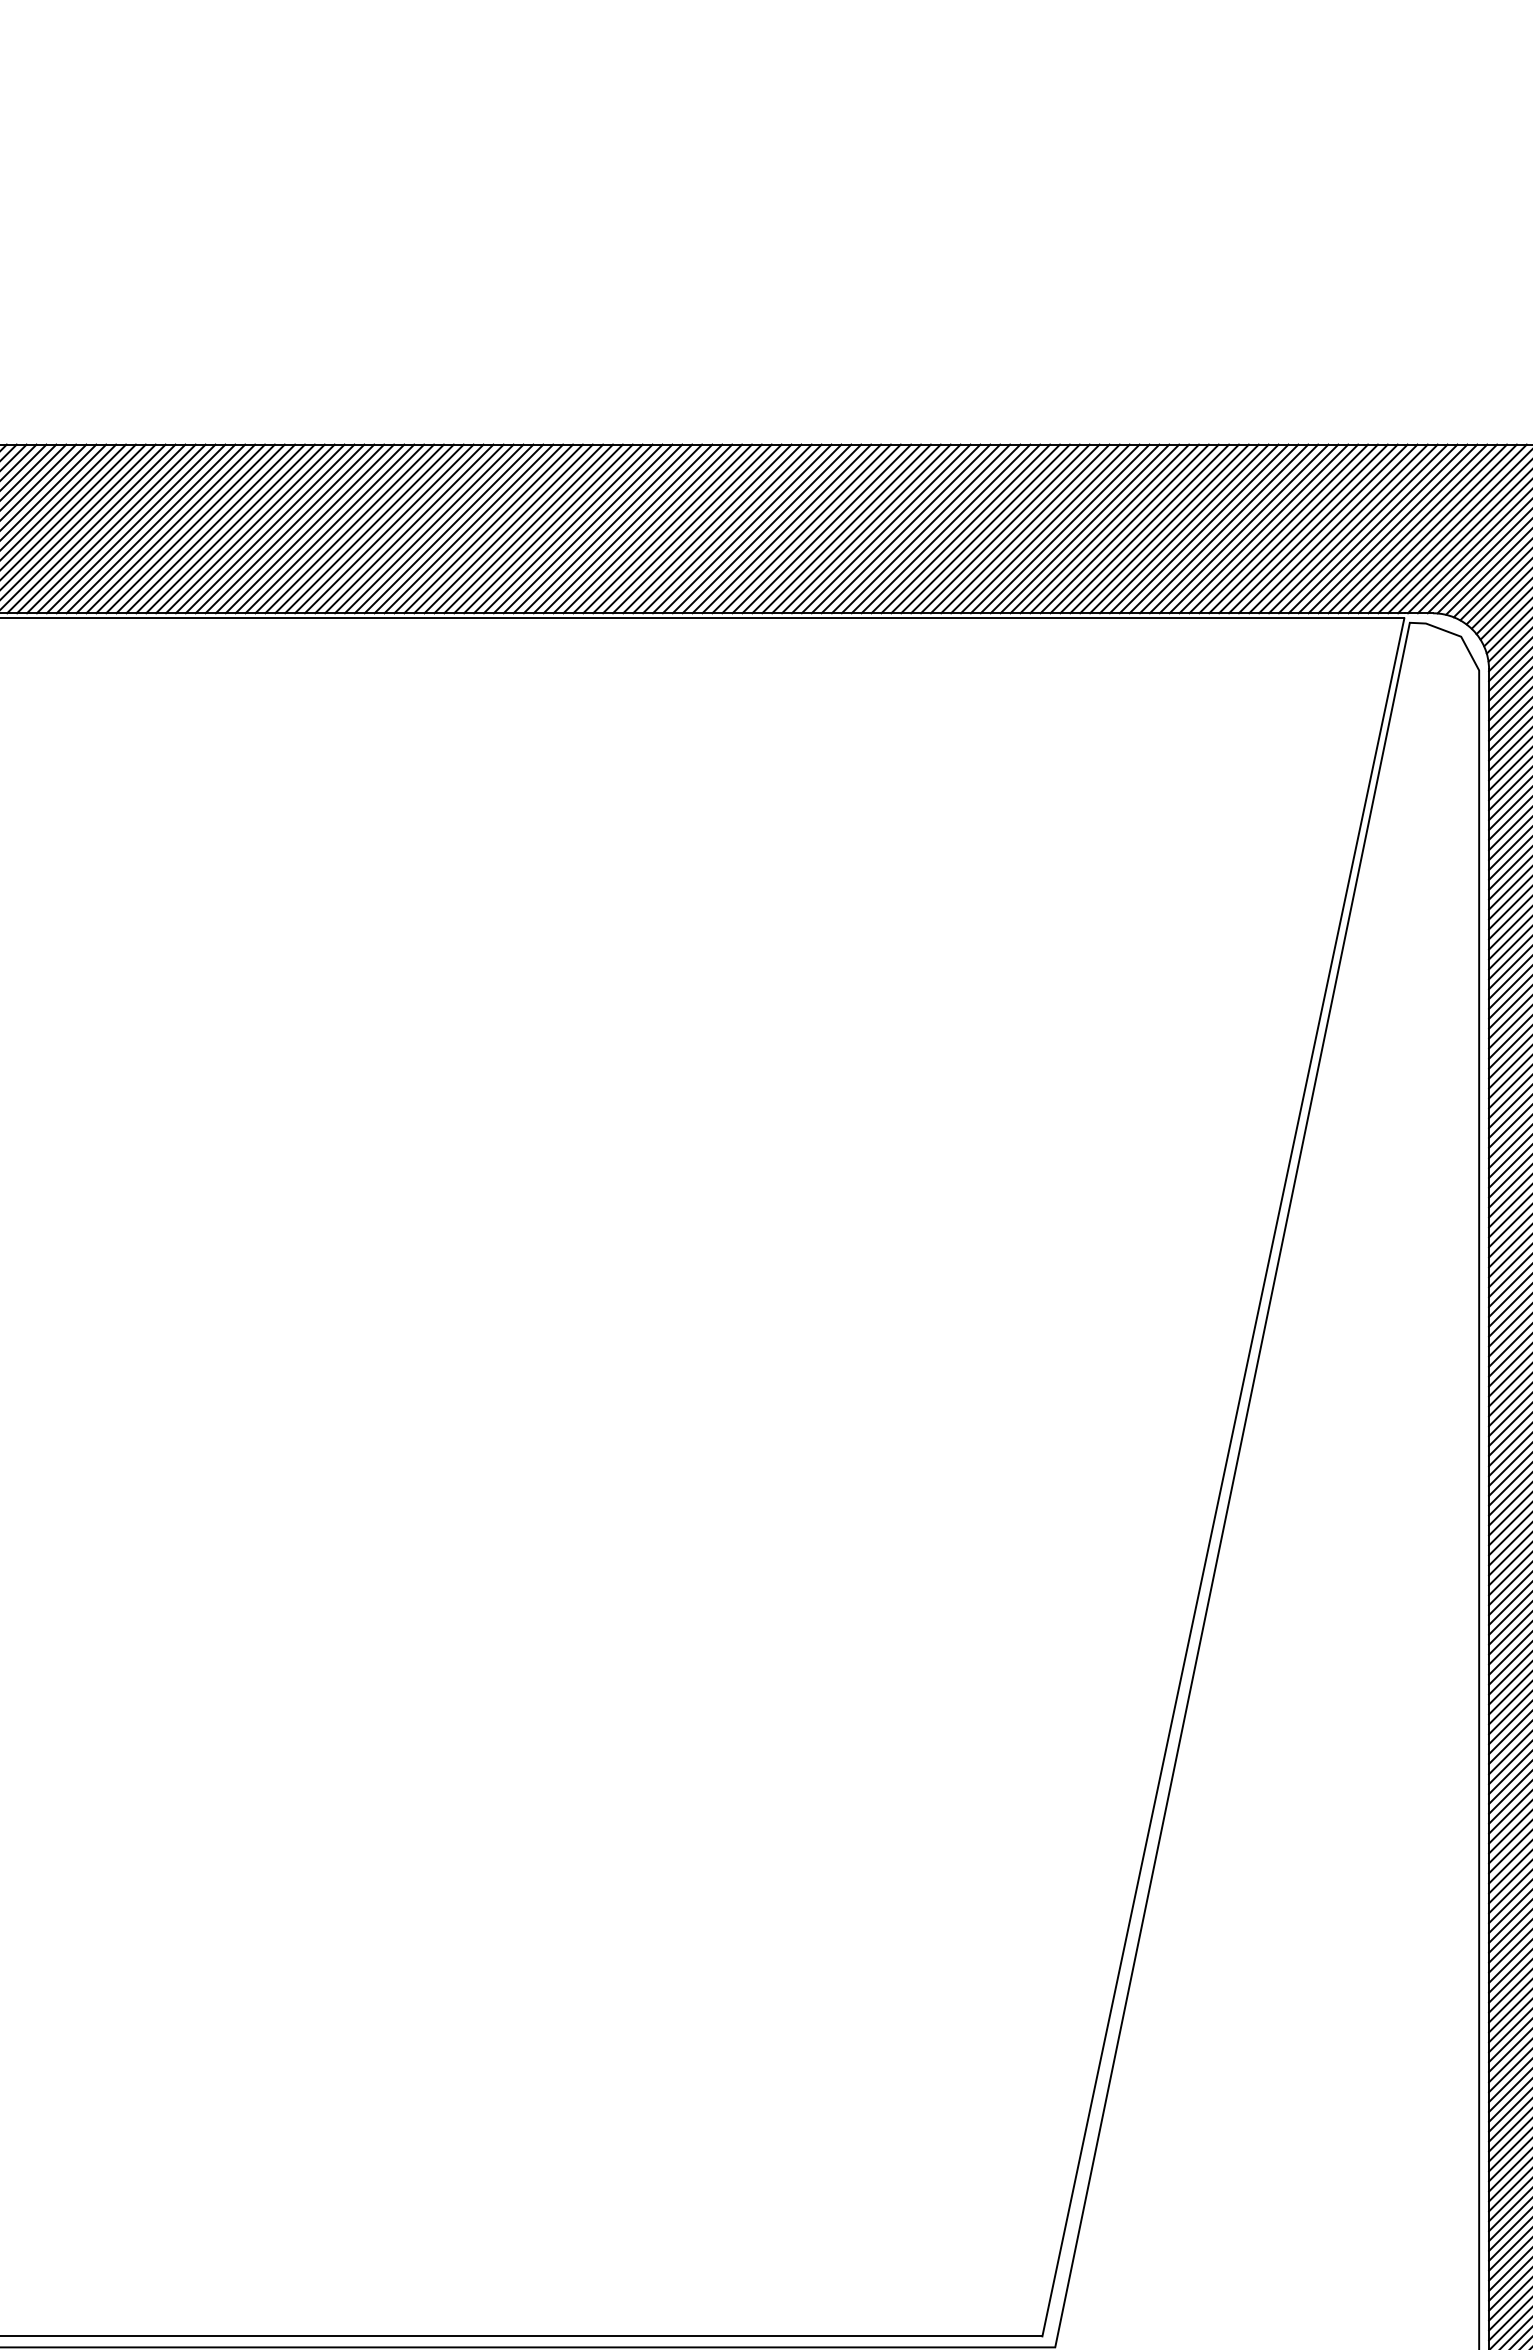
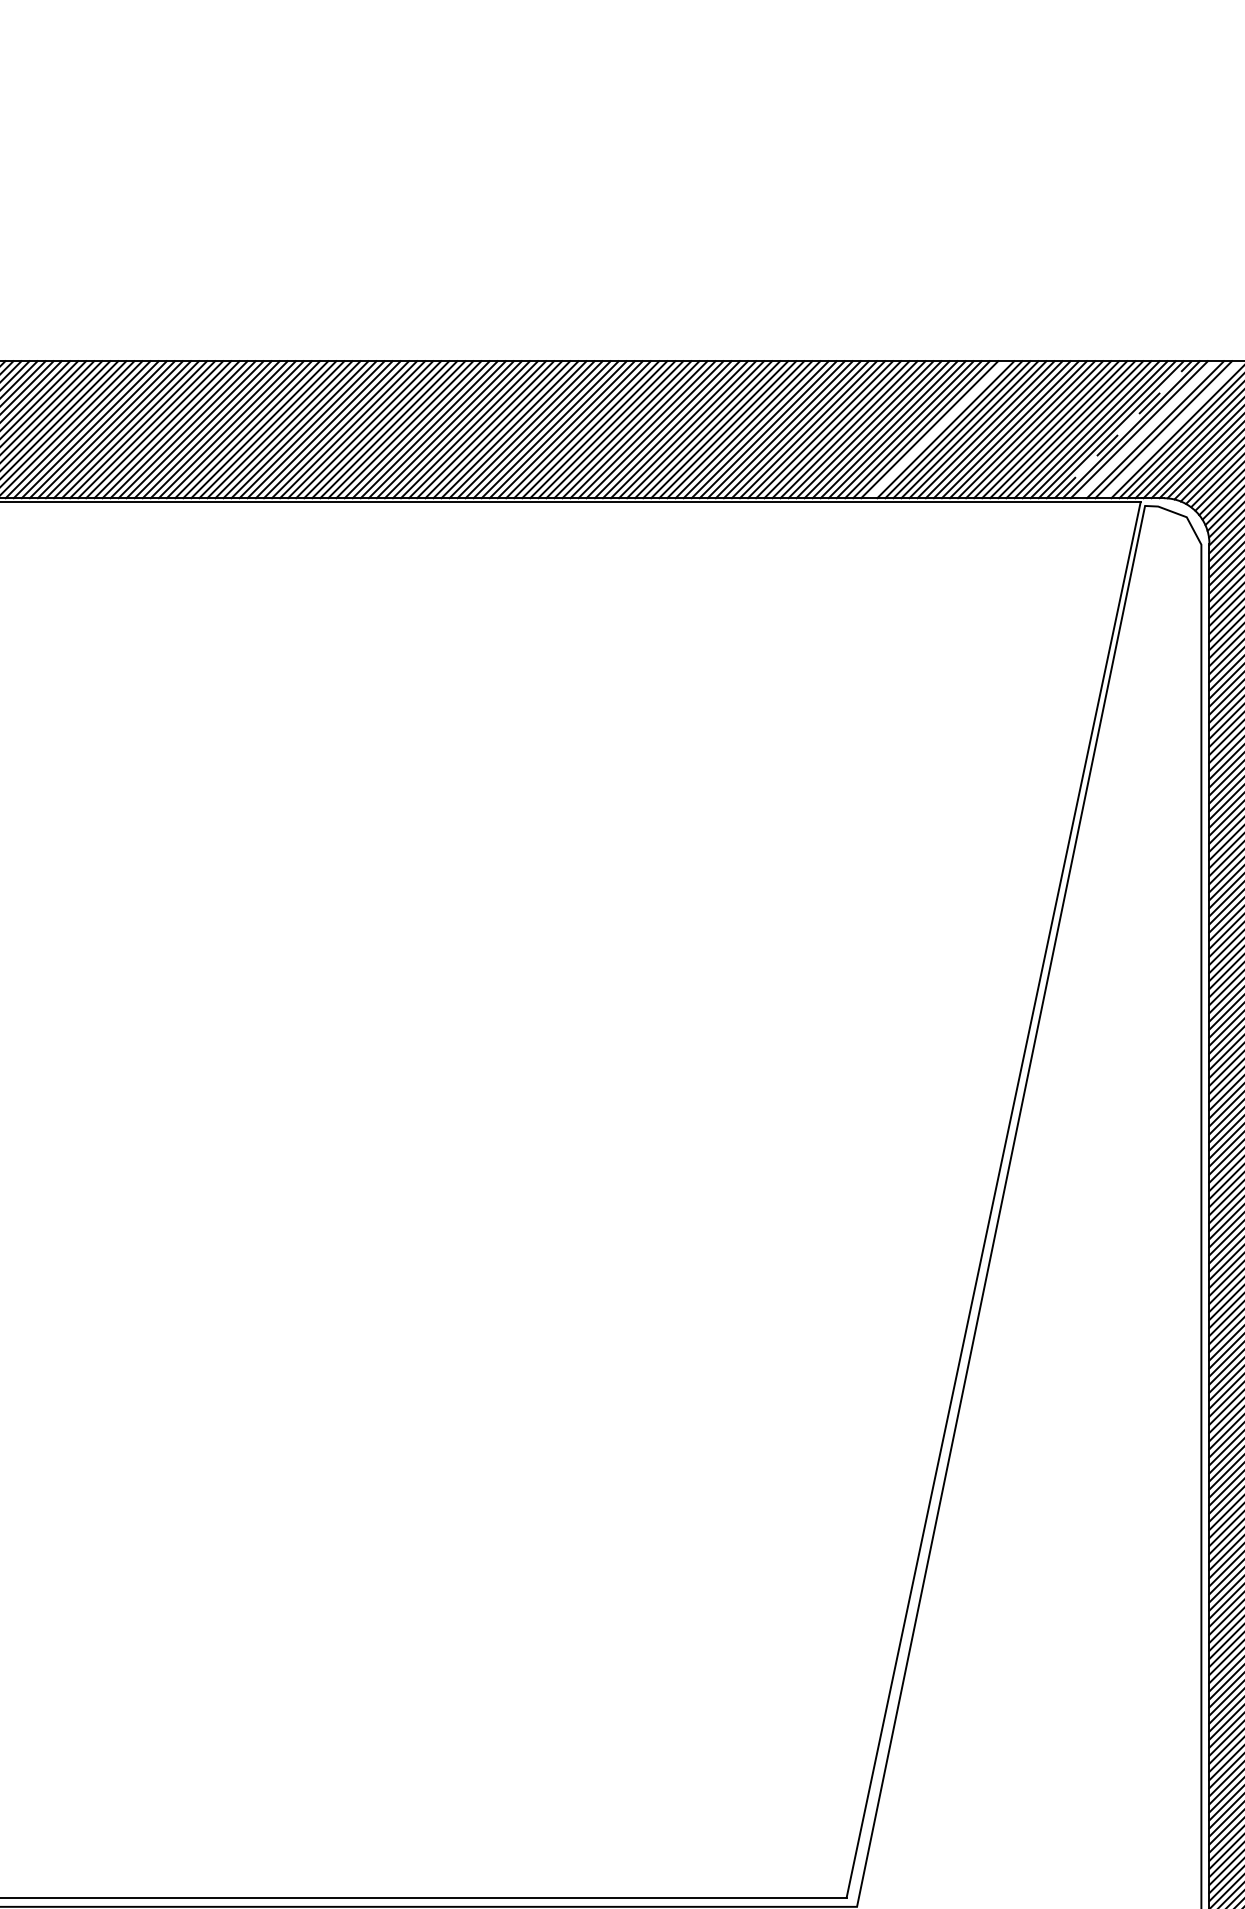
line: (1154, 528) -> (937, 429), removed
line: (1383, 528) -> (1123, 429), solid -> dashed
line: (1412, 528) -> (1147, 429), removed
line: (1442, 528) -> (1171, 429), removed

